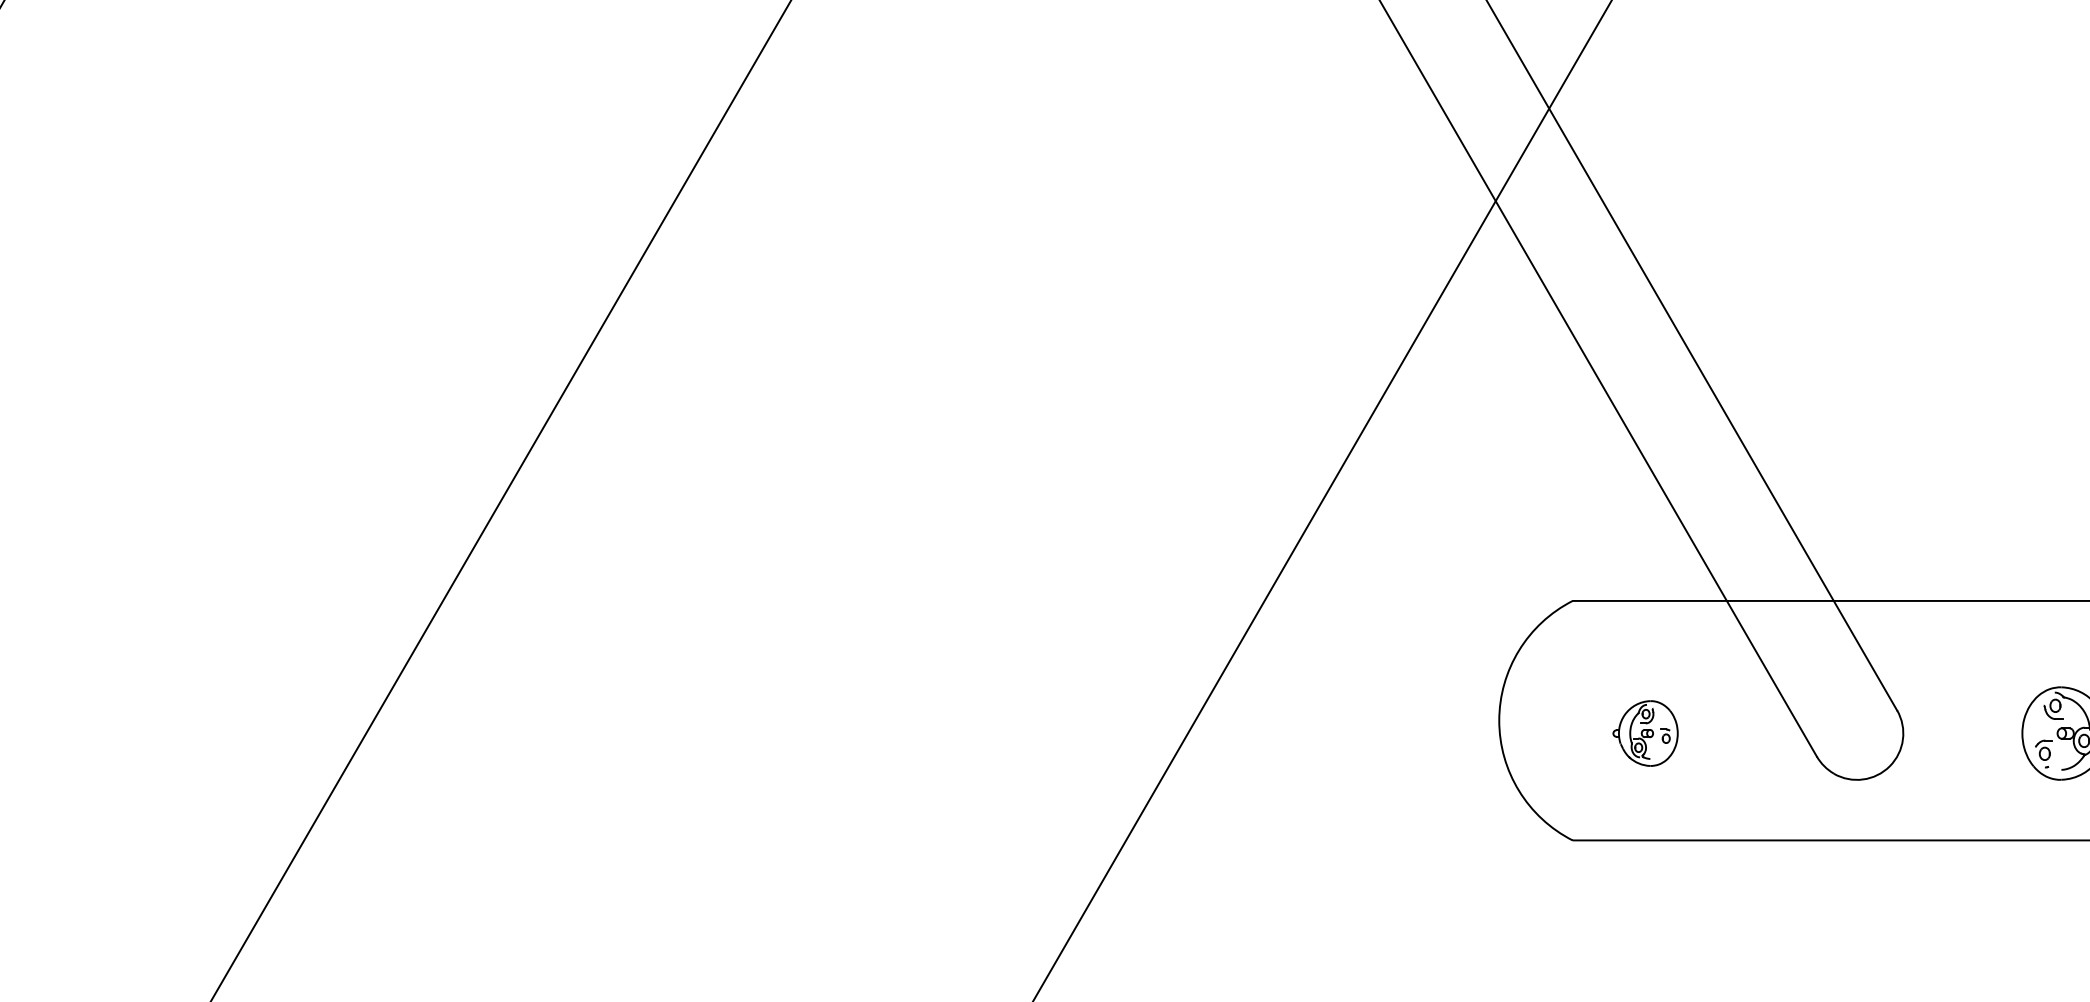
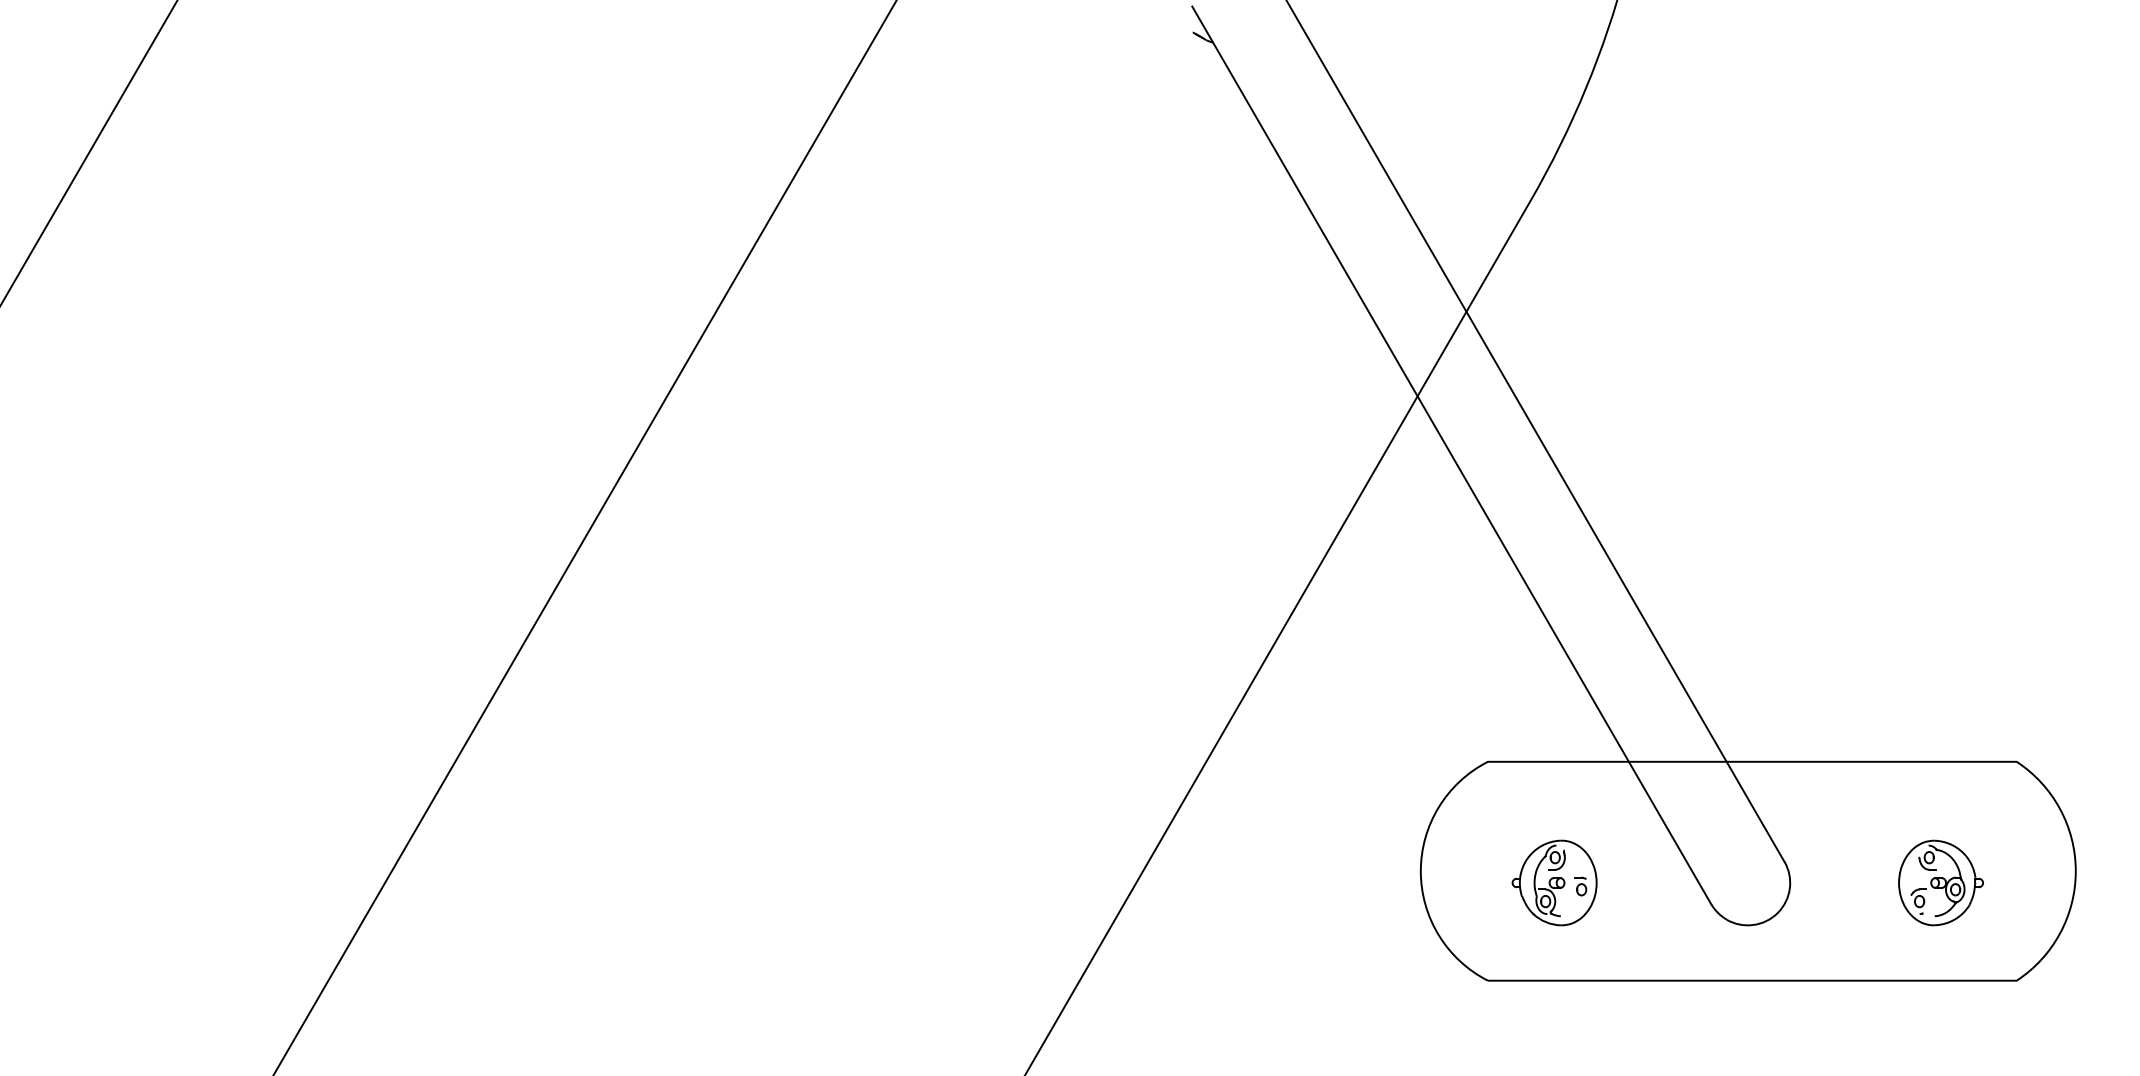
part: (1645, 732) -> (1554, 882), size x1.43

